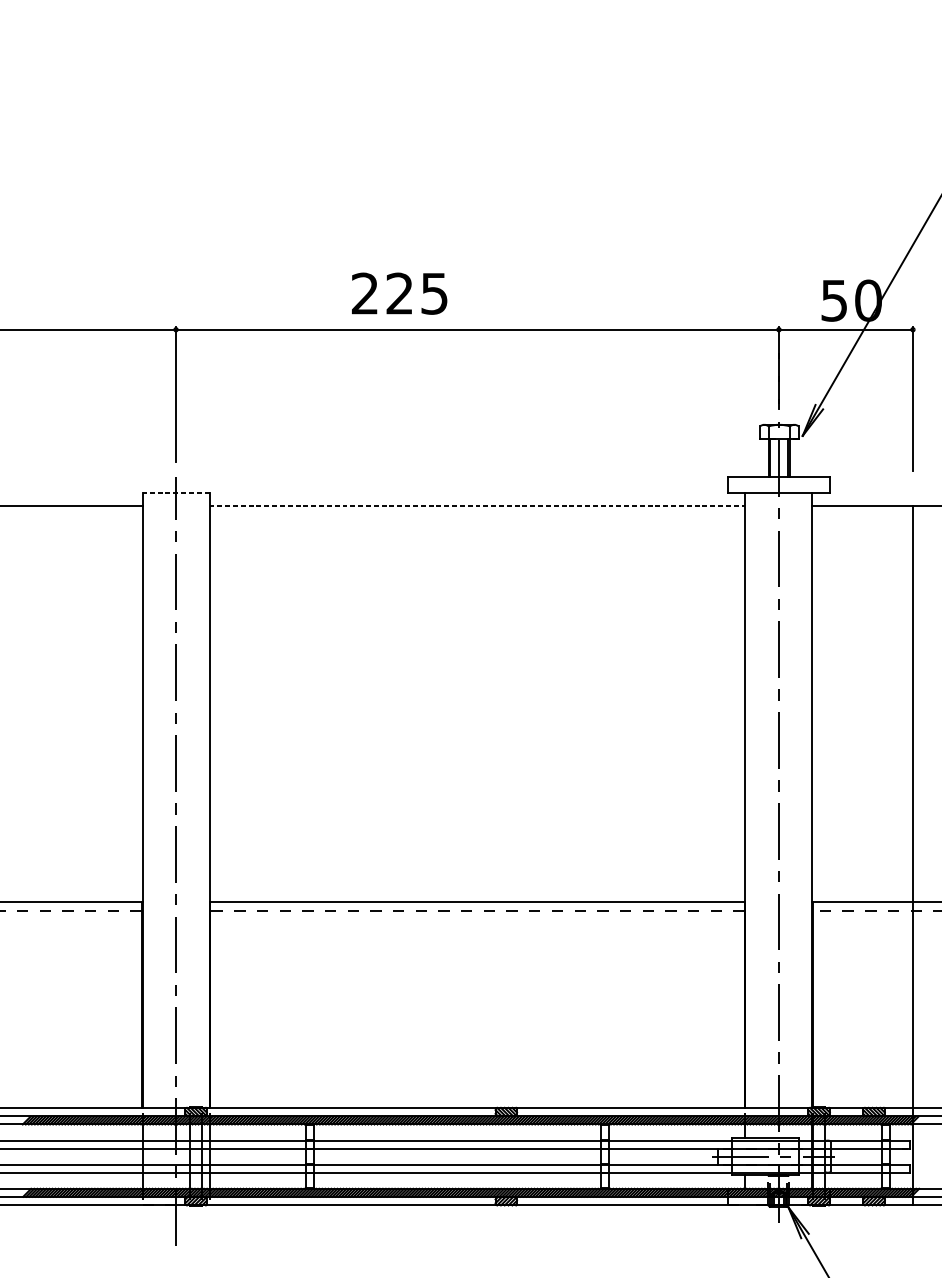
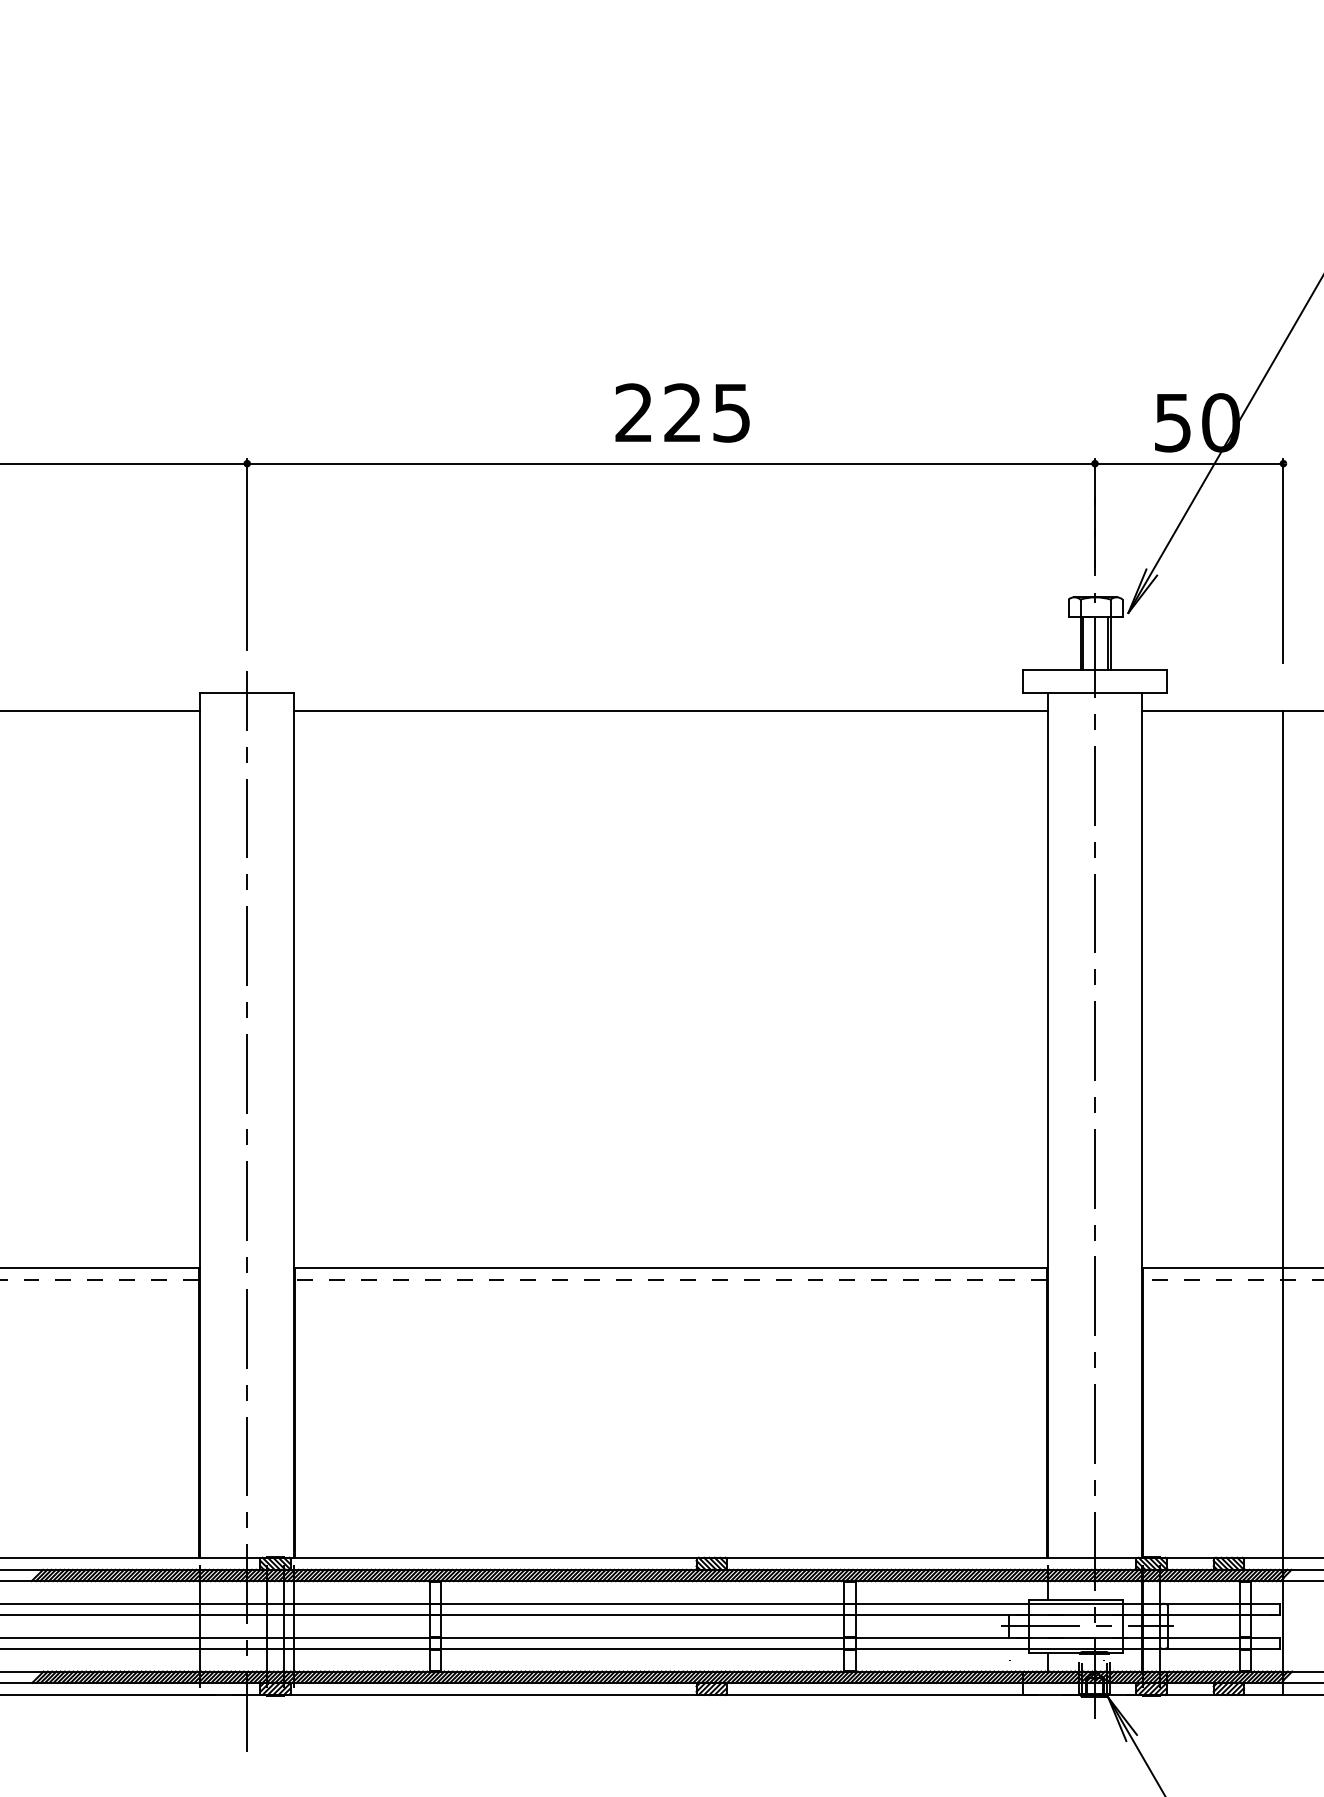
text: (399, 293) -> (682, 412), moved
line: (175, 492) -> (246, 692), dashed -> solid
line: (477, 506) -> (671, 711), dashed -> solid

